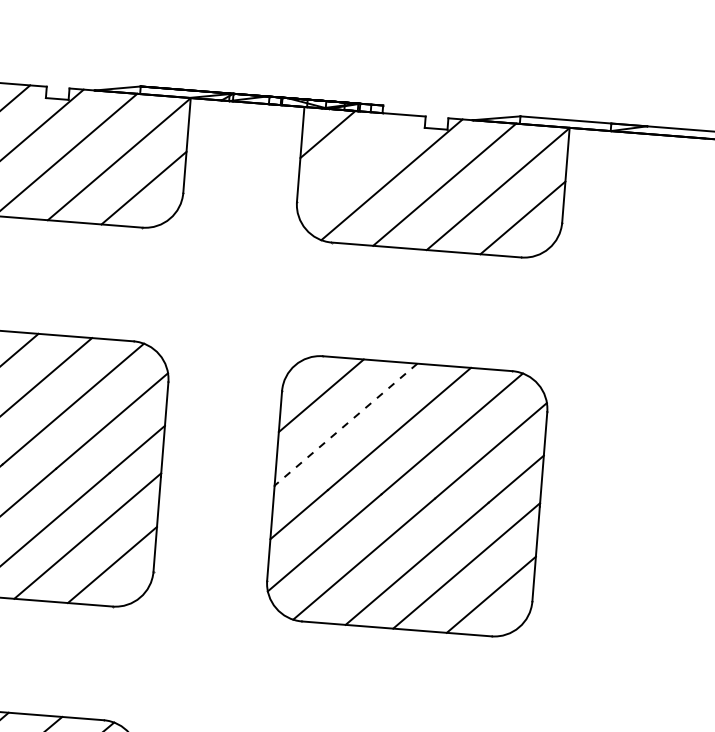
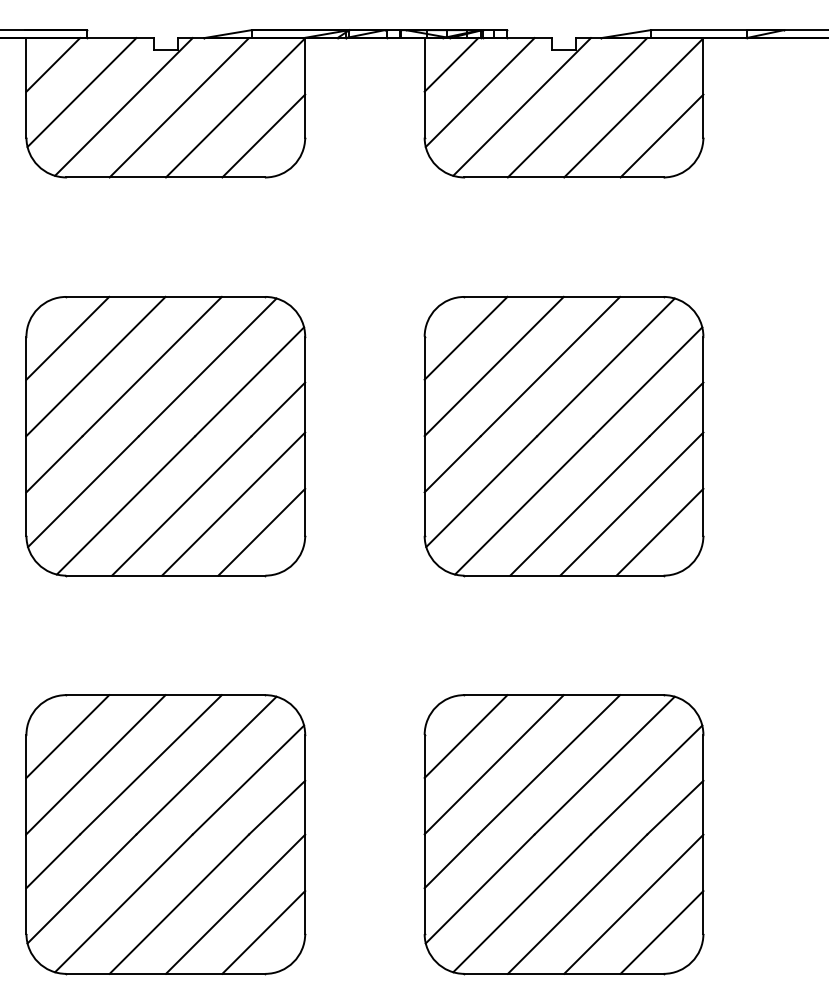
line: (352, 162) -> (479, 92), added
line: (345, 424) -> (493, 366), dashed -> solid

